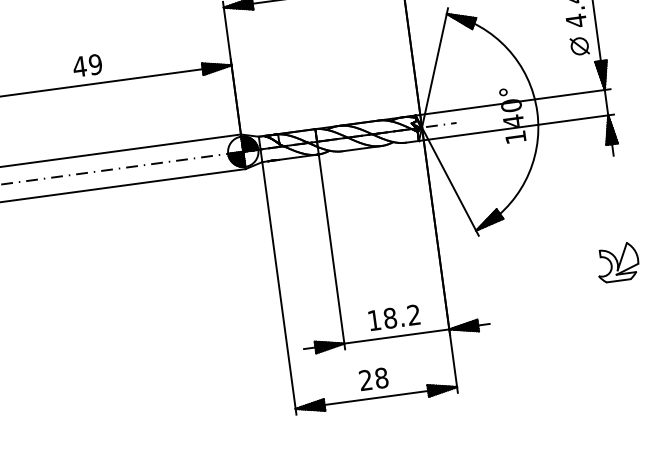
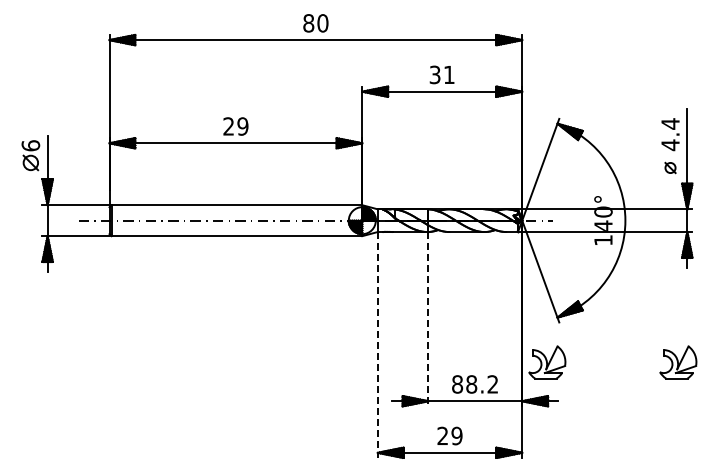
part: (579, 45) -> (670, 167), size x0.7
text: (79, 66) -> (228, 126), 49 -> 29
line: (332, 252) -> (428, 319), solid -> dashed
part: (471, 282) -> (547, 362), added
line: (279, 289) -> (377, 345), solid -> dashed
text: (374, 320) -> (457, 384), 18.2 -> 88.2
text: (381, 378) -> (456, 436), 28 -> 29

